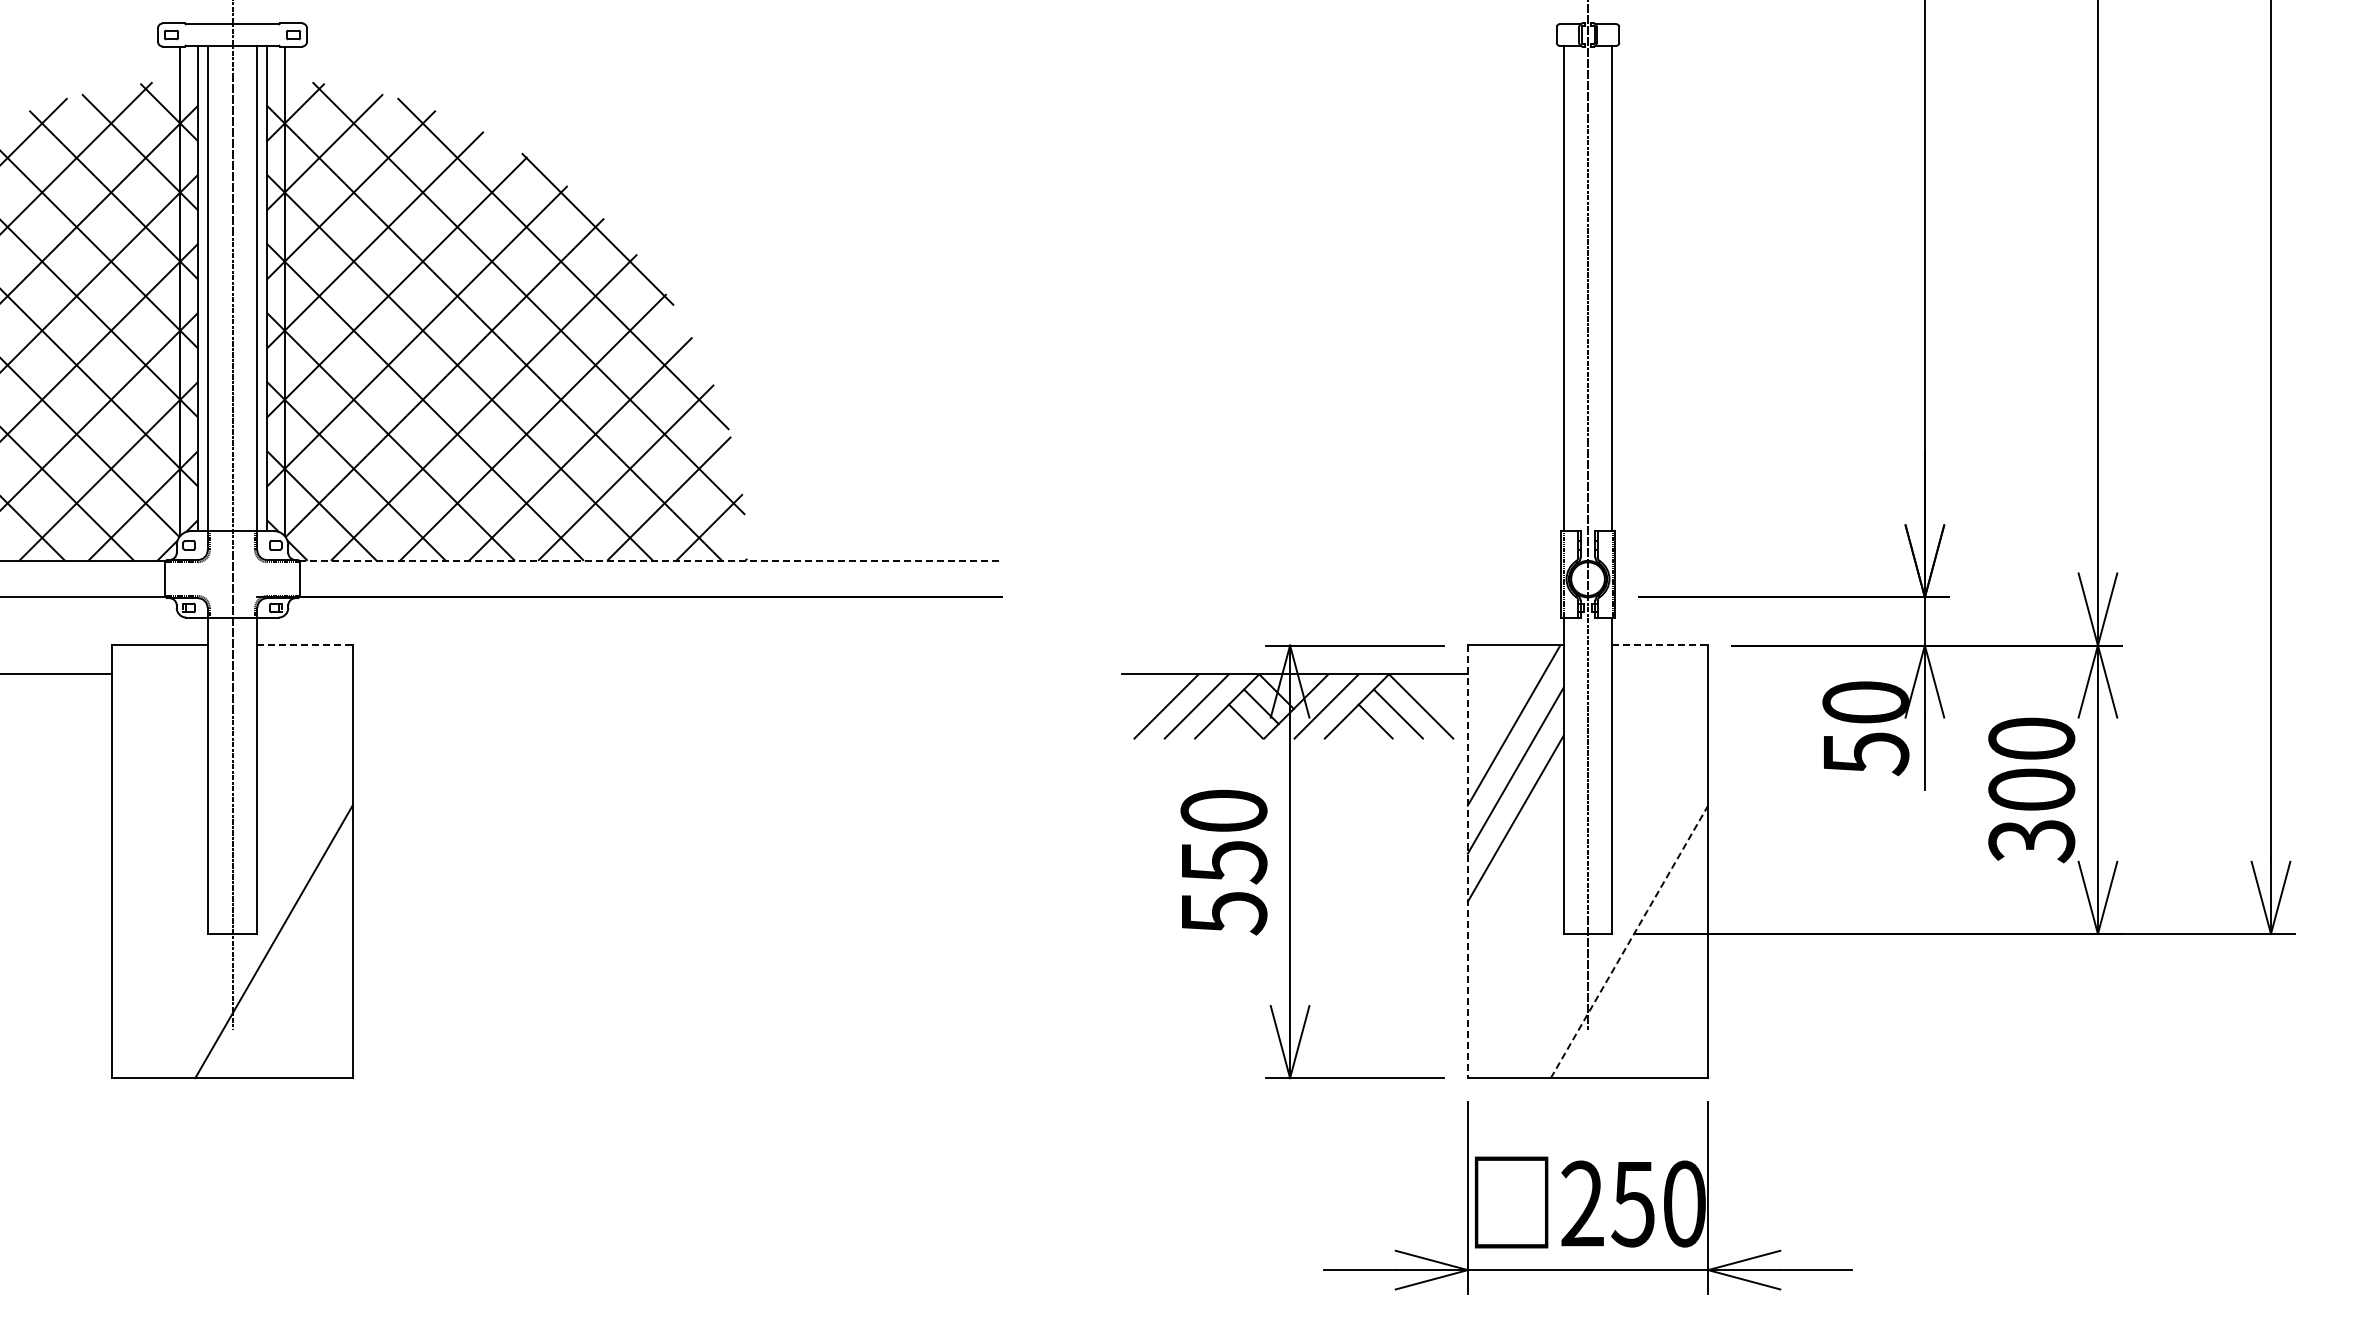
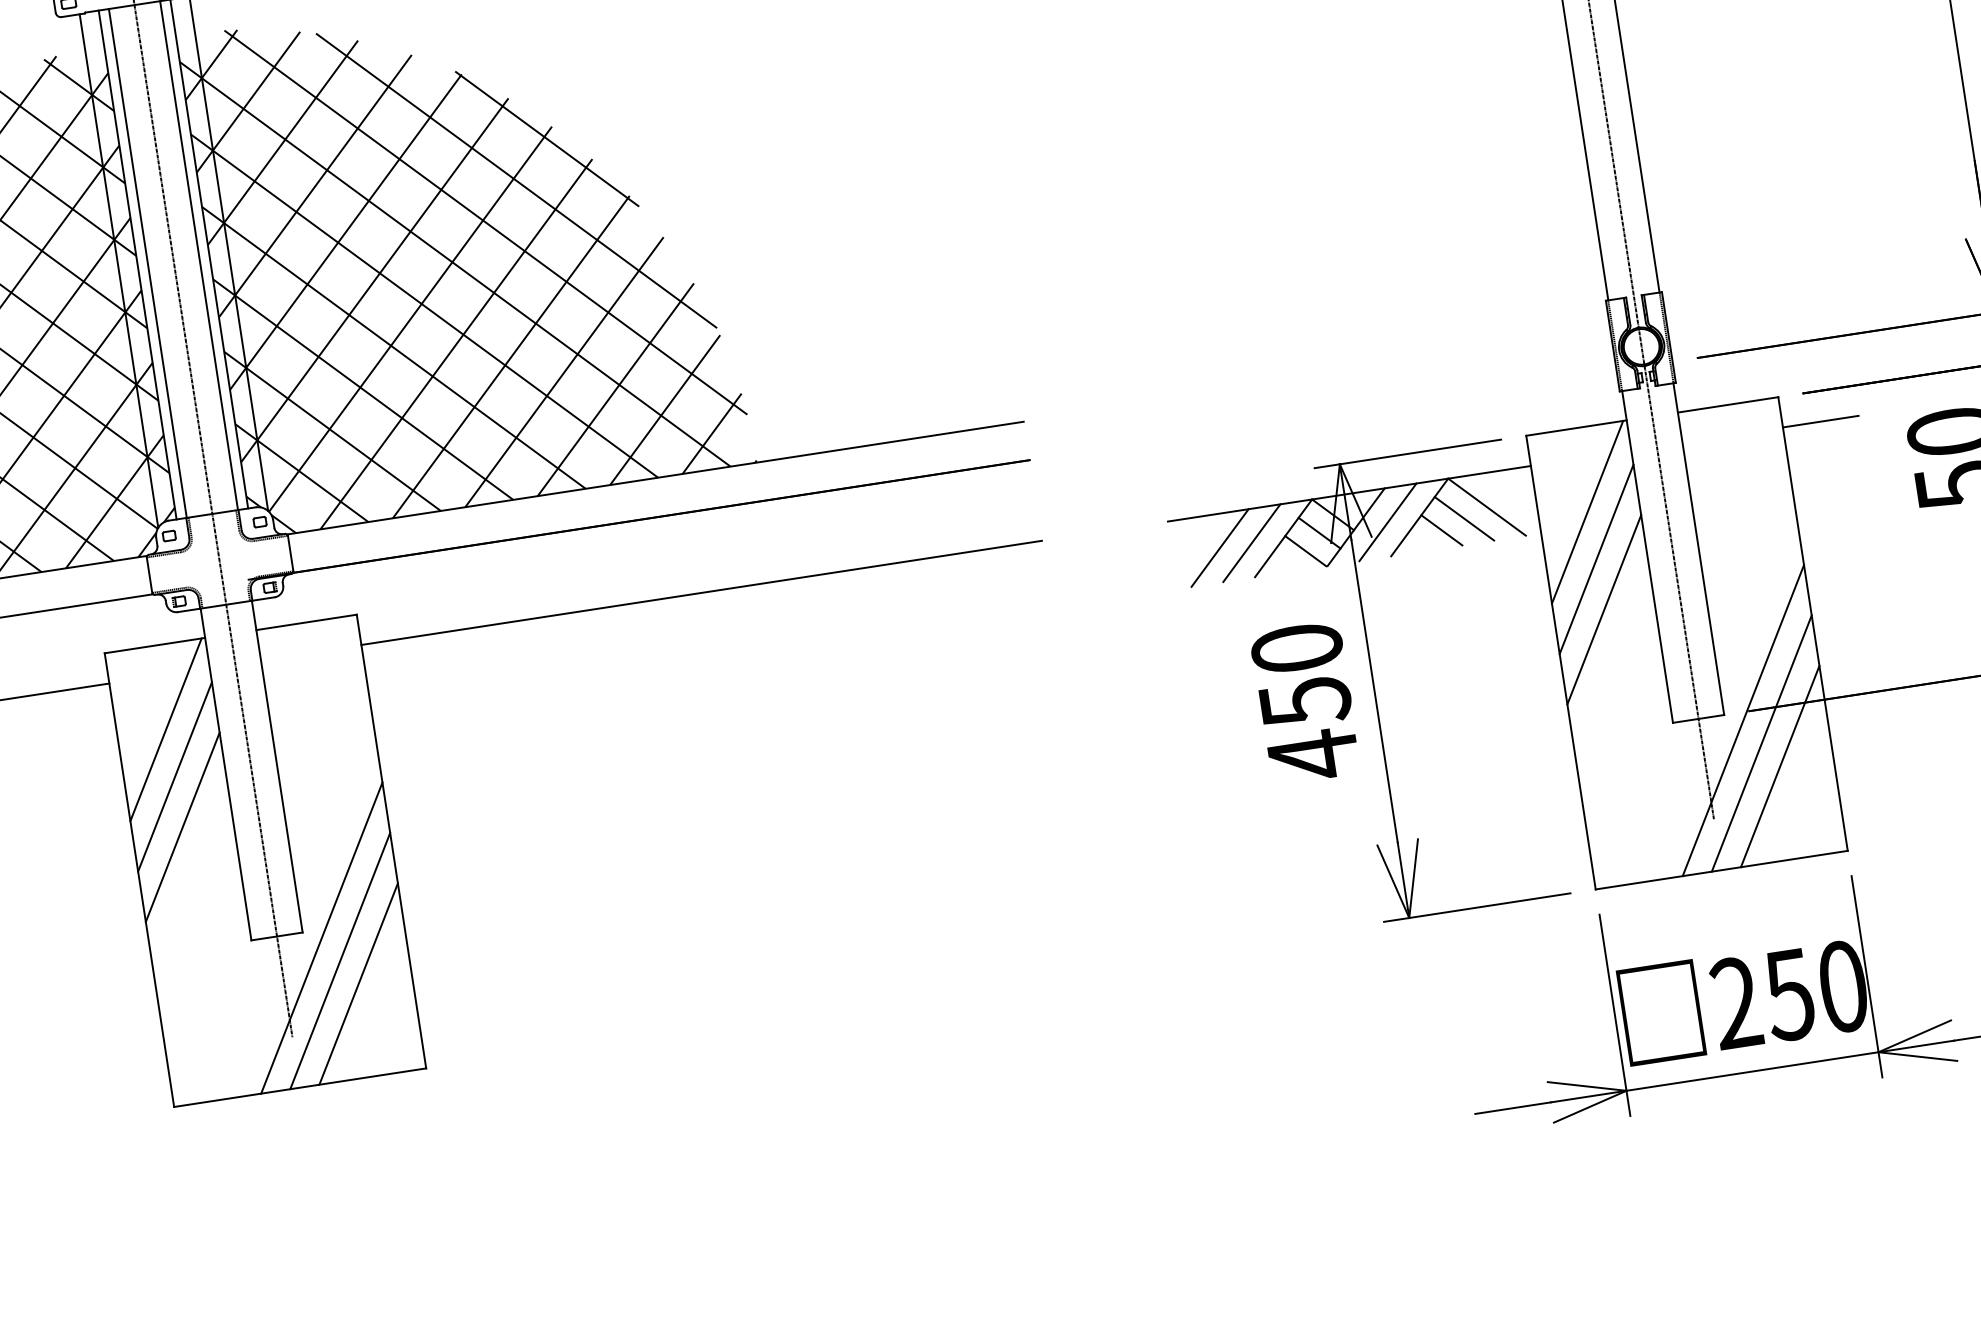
line: (650, 560) -> (655, 477), dashed -> solid
line: (304, 645) -> (306, 622), dashed -> solid
line: (1660, 645) -> (1728, 404), dashed -> solid
line: (676, 674) -> (701, 593), added
line: (1744, 674) -> (1821, 421), added
line: (158, 725) -> (165, 729), added
line: (160, 770) -> (175, 776), added
line: (160, 818) -> (183, 826), added
line: (1467, 862) -> (1560, 663), dashed -> solid
text: (1224, 913) -> (1314, 755), 550 -> 450
line: (1629, 941) -> (1743, 720), dashed -> solid
line: (287, 965) -> (339, 960), added
line: (1643, 965) -> (1761, 743), added
line: (301, 989) -> (358, 983), added
line: (1657, 989) -> (1780, 766), added

